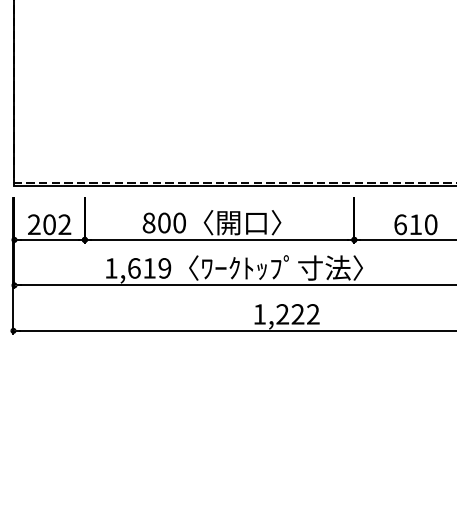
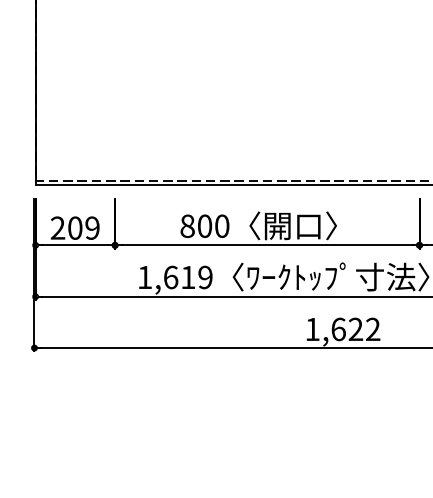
text: (64, 224) -> (92, 227), 202 -> 209
text: (282, 314) -> (338, 329), 1,222 -> 1,622

